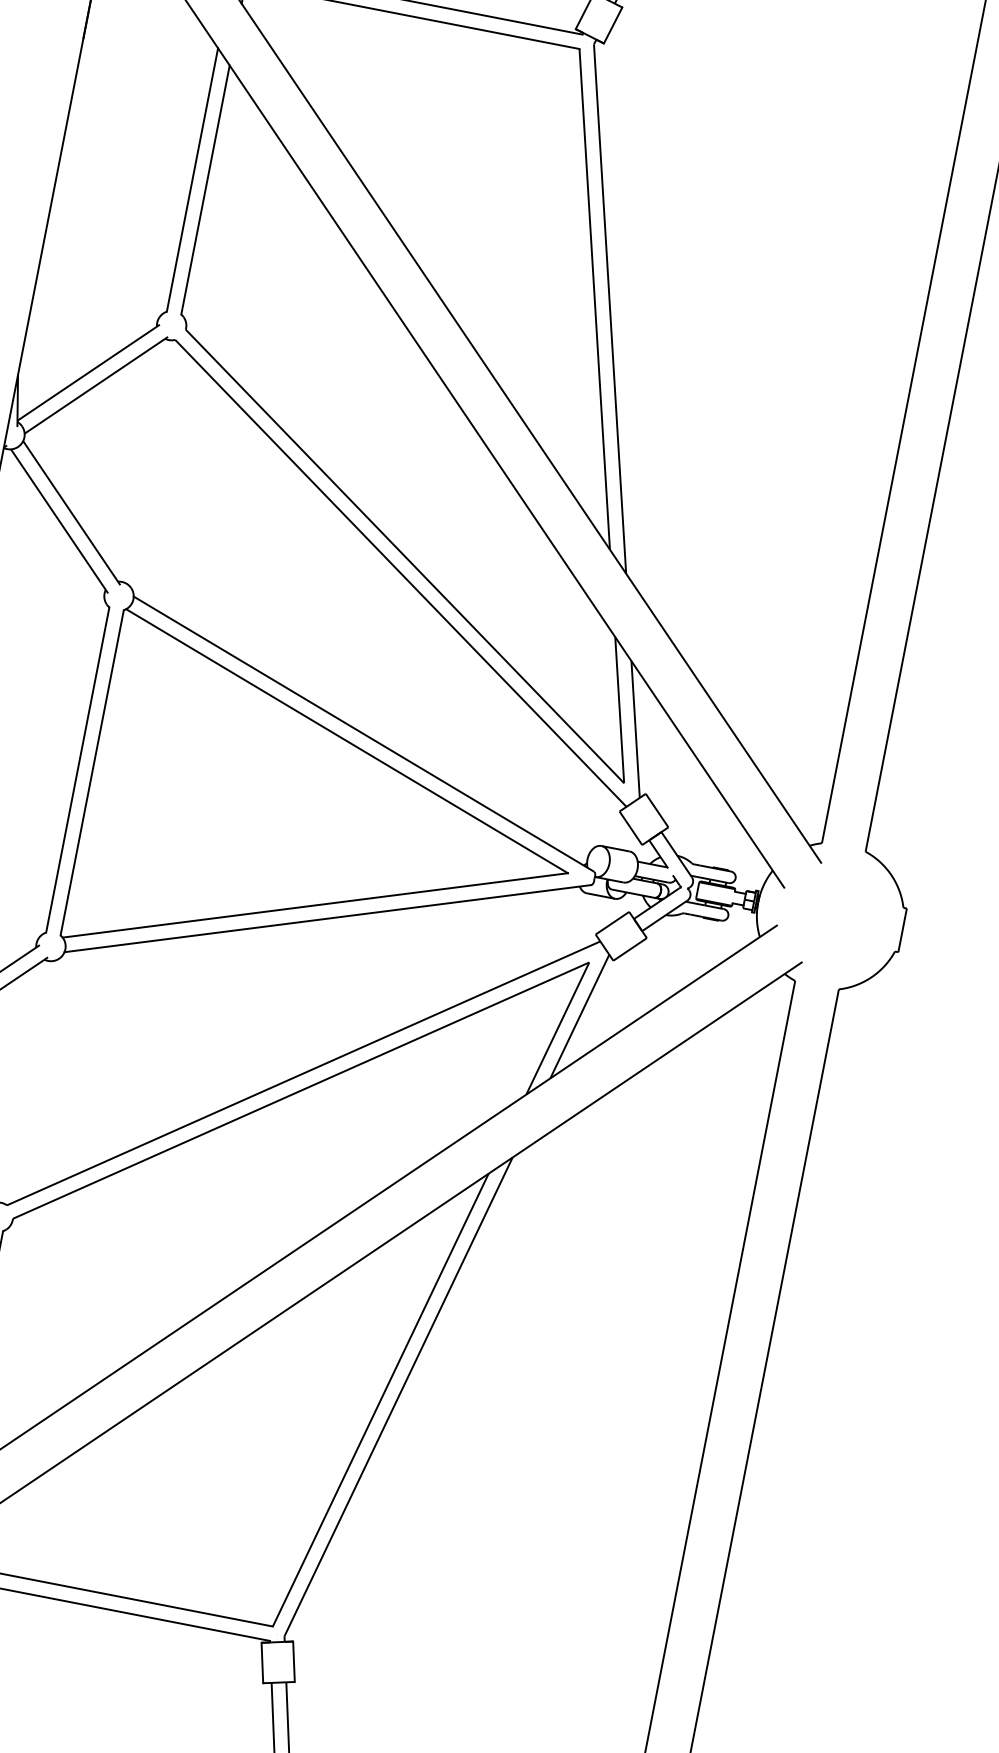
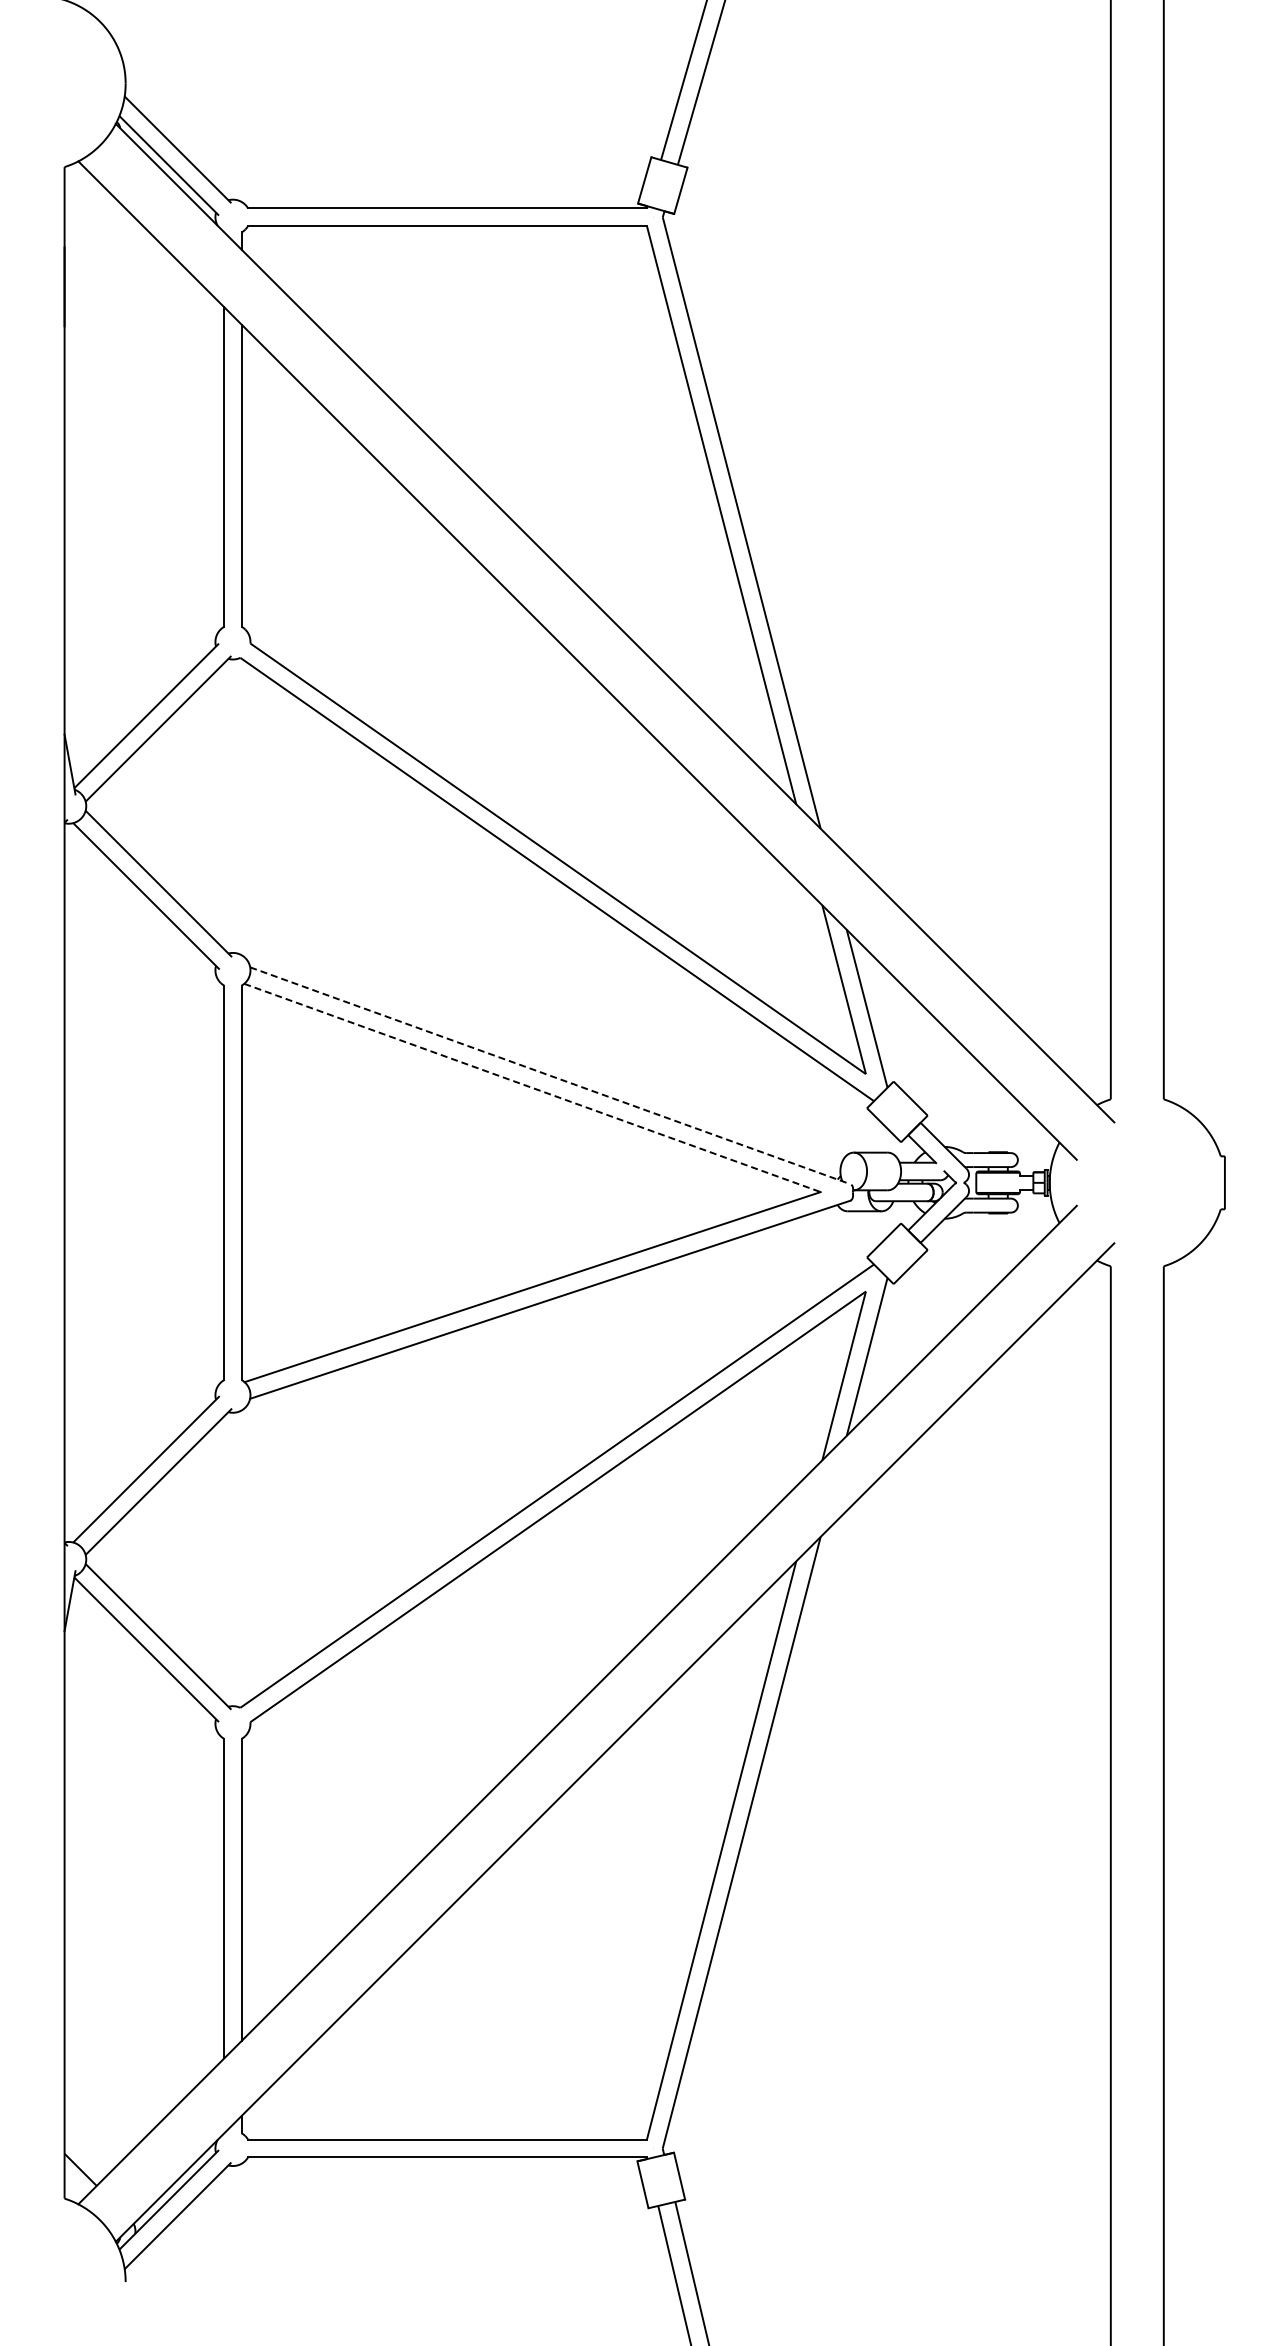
line: (363, 733) -> (550, 1075), solid -> dashed
line: (347, 741) -> (532, 1088), solid -> dashed

